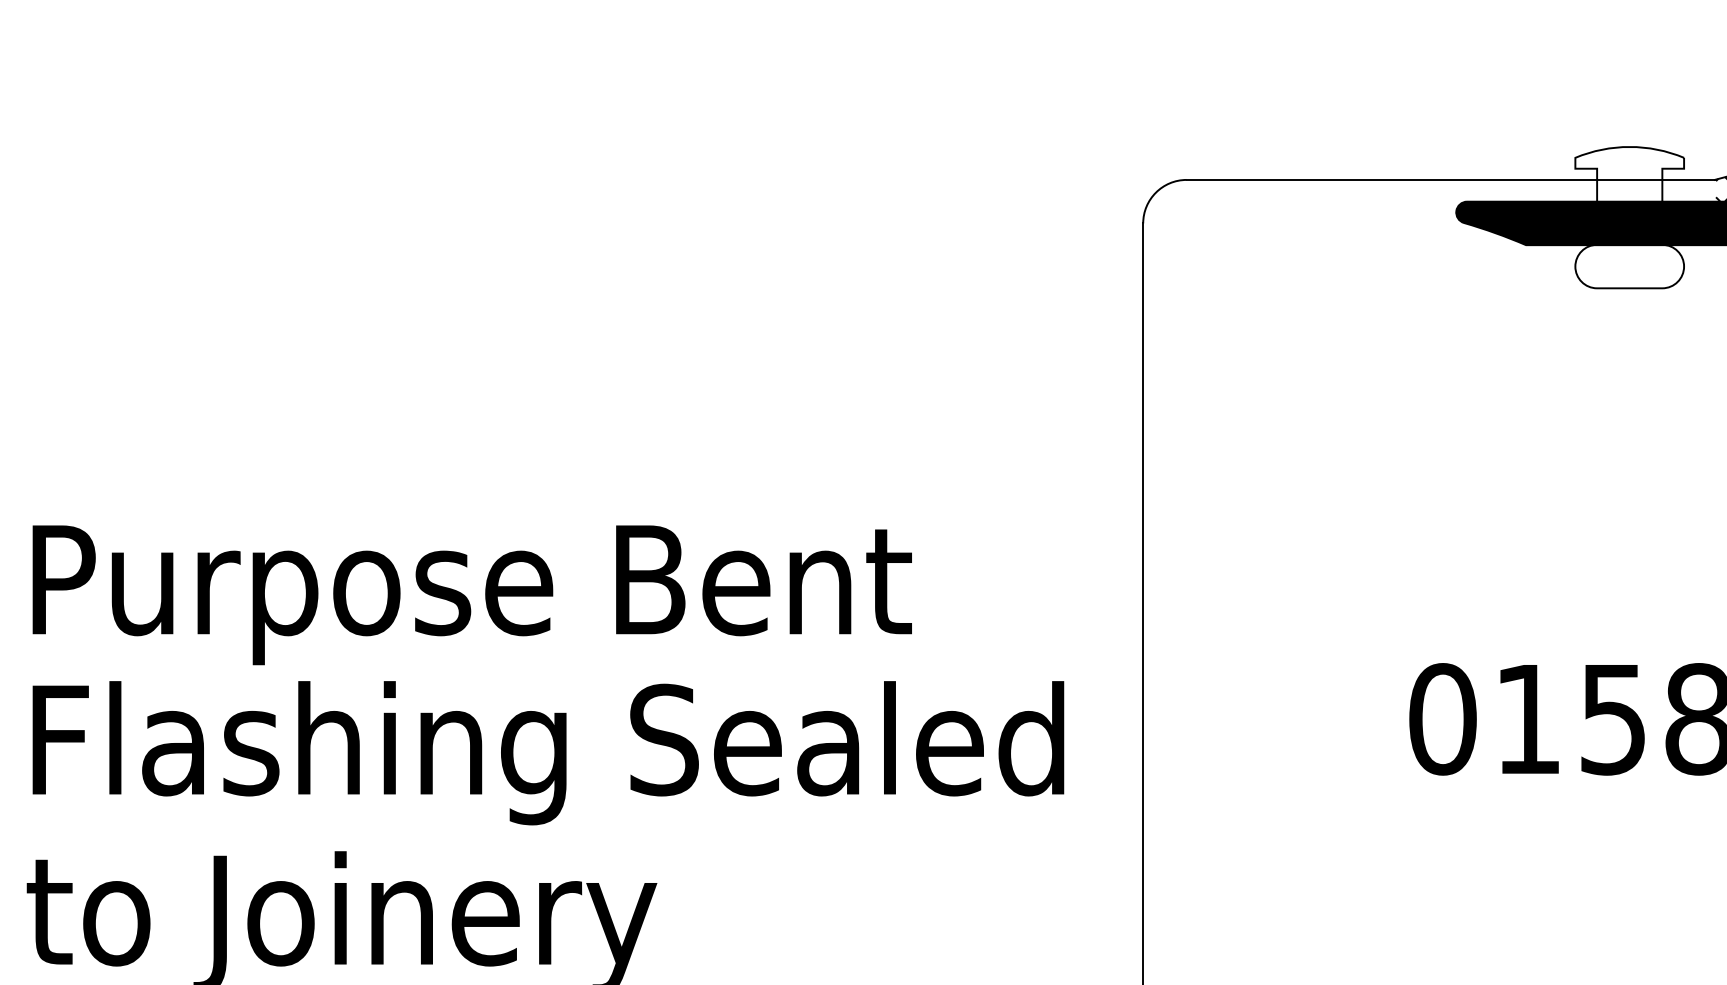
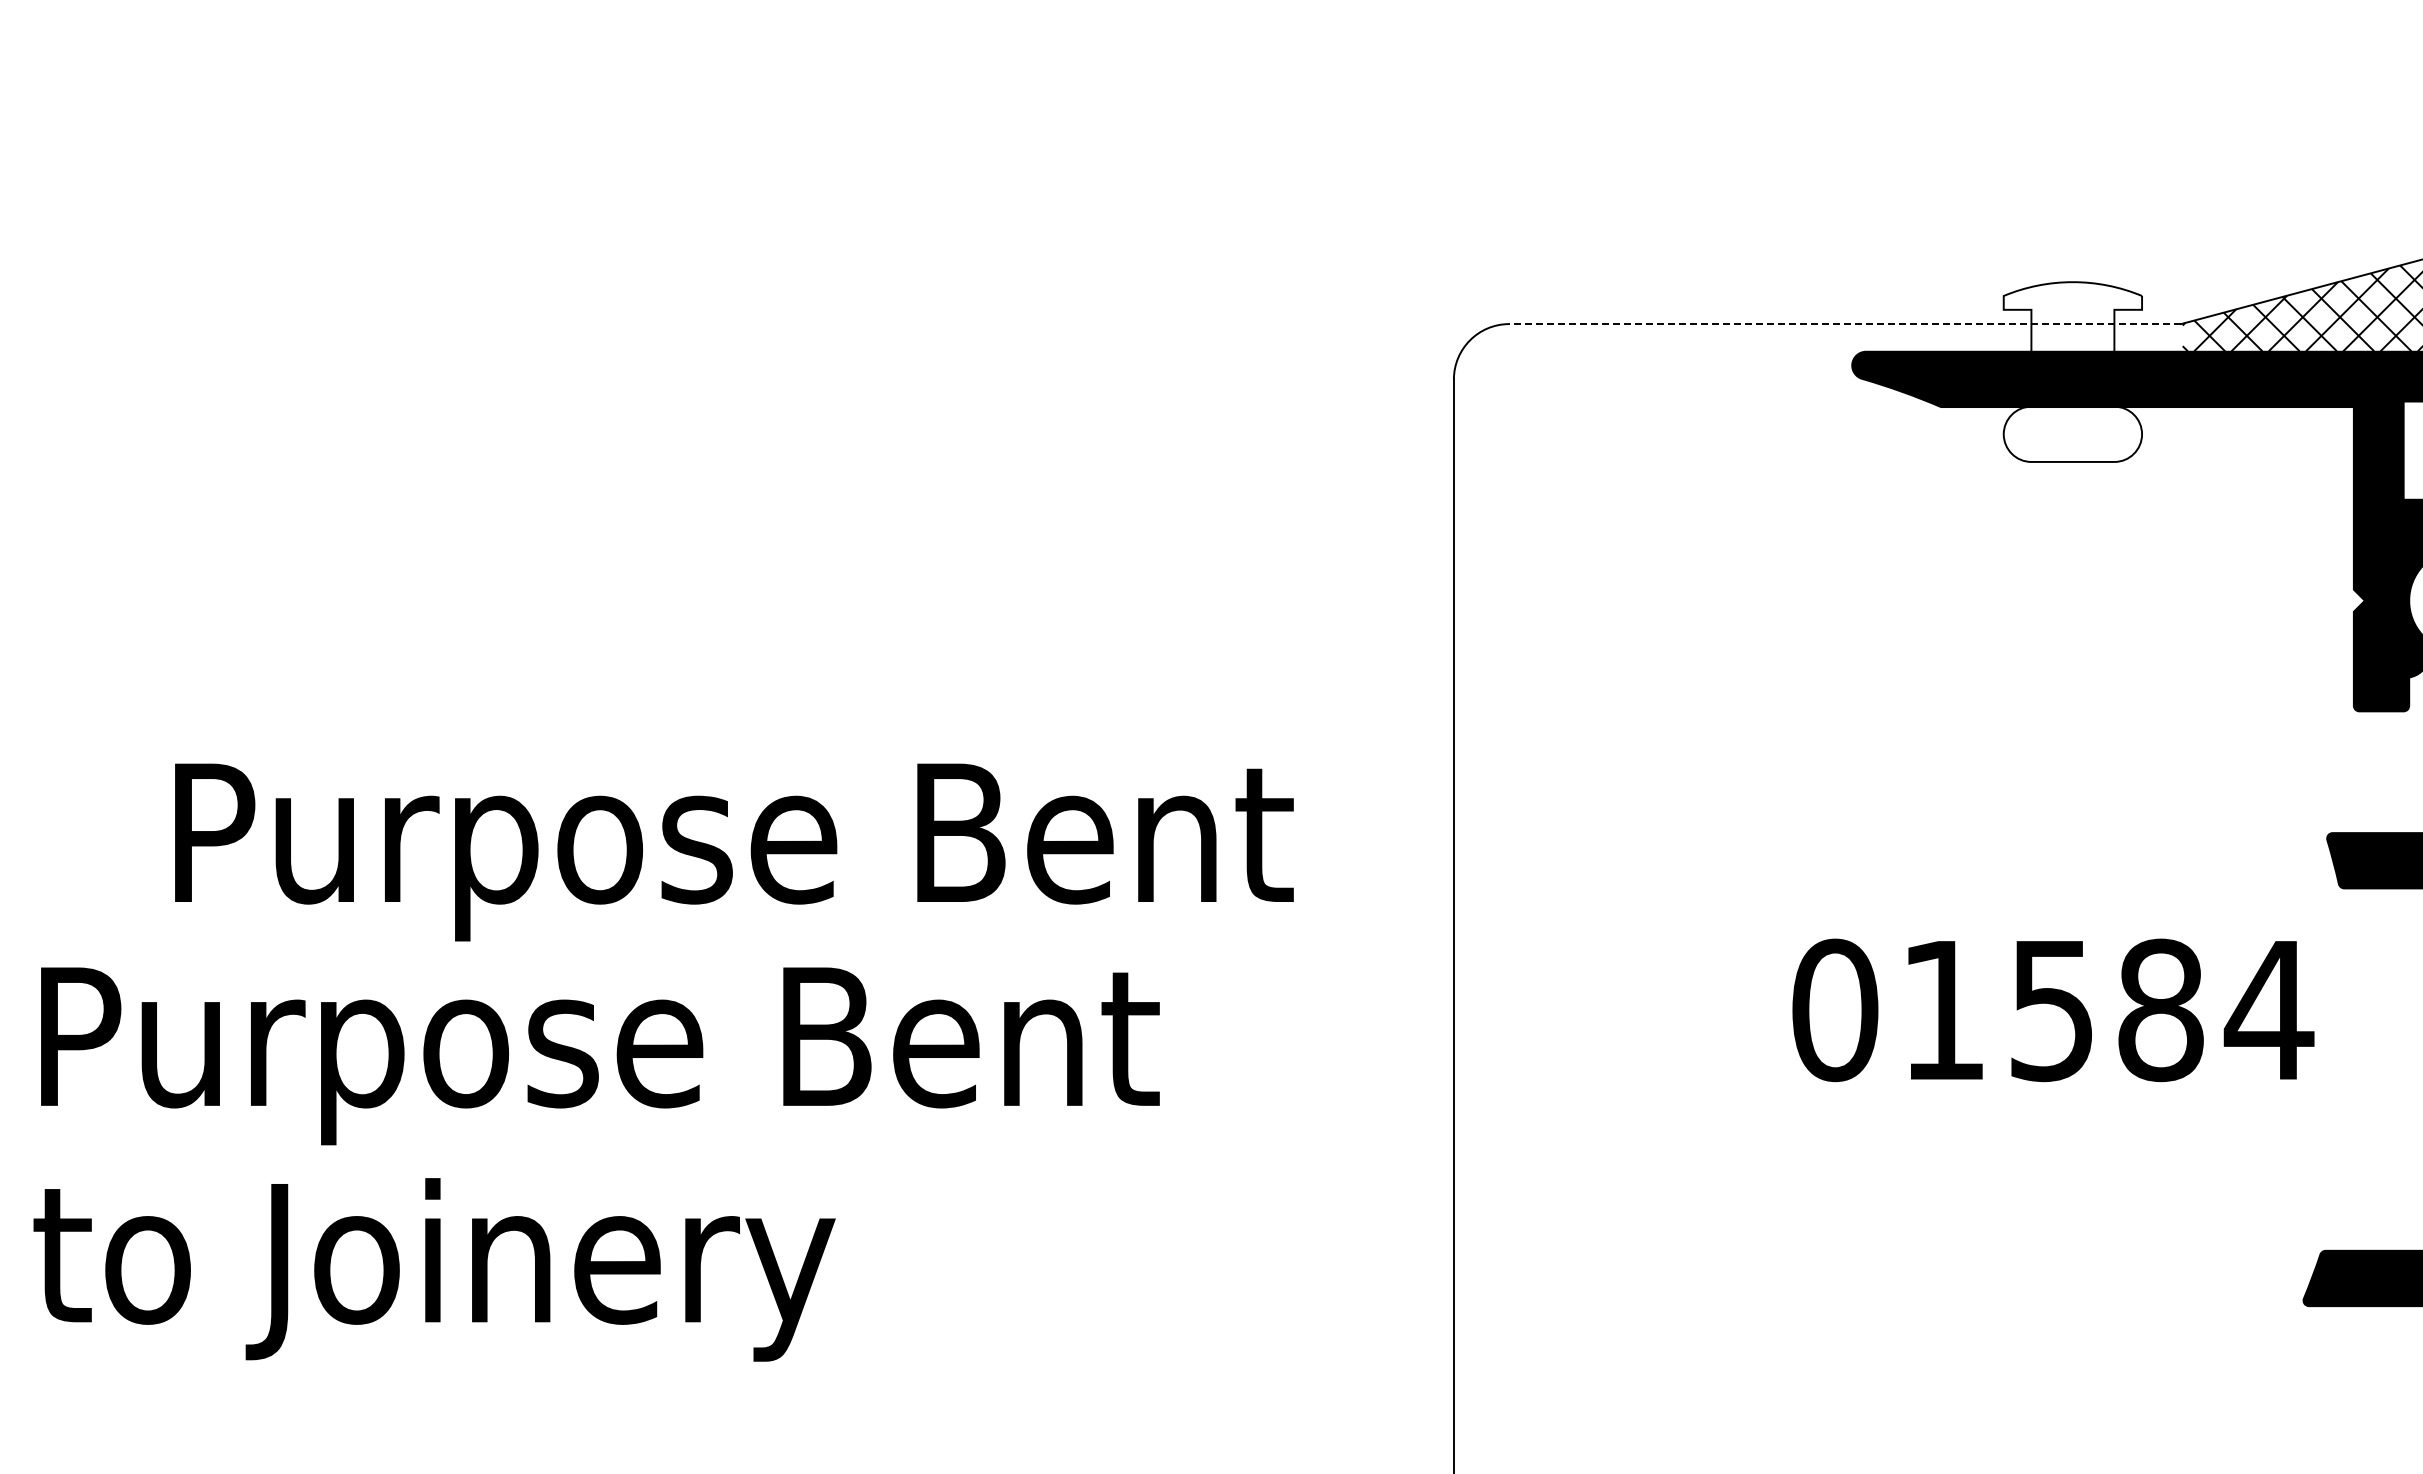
line: (1450, 180) -> (1845, 324), solid -> dashed
text: (472, 595) -> (734, 852), moved
text: (554, 753) -> (705, 1053), Flashing Sealed -> Purpose Bent

